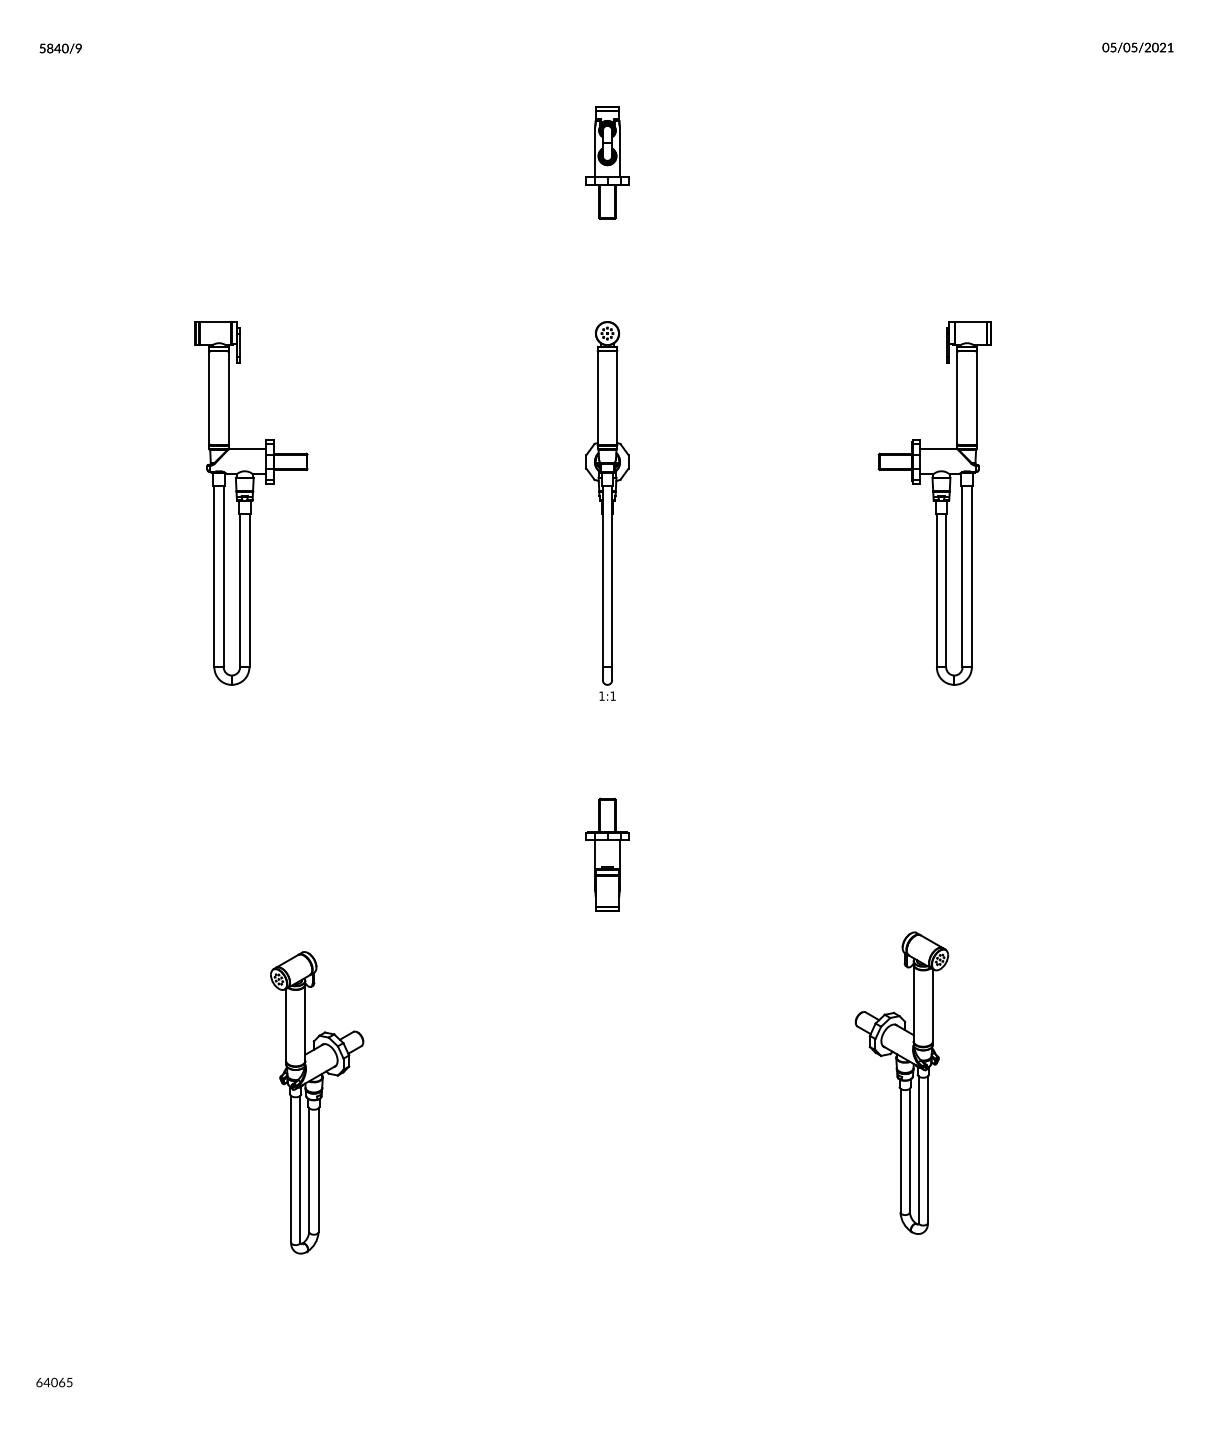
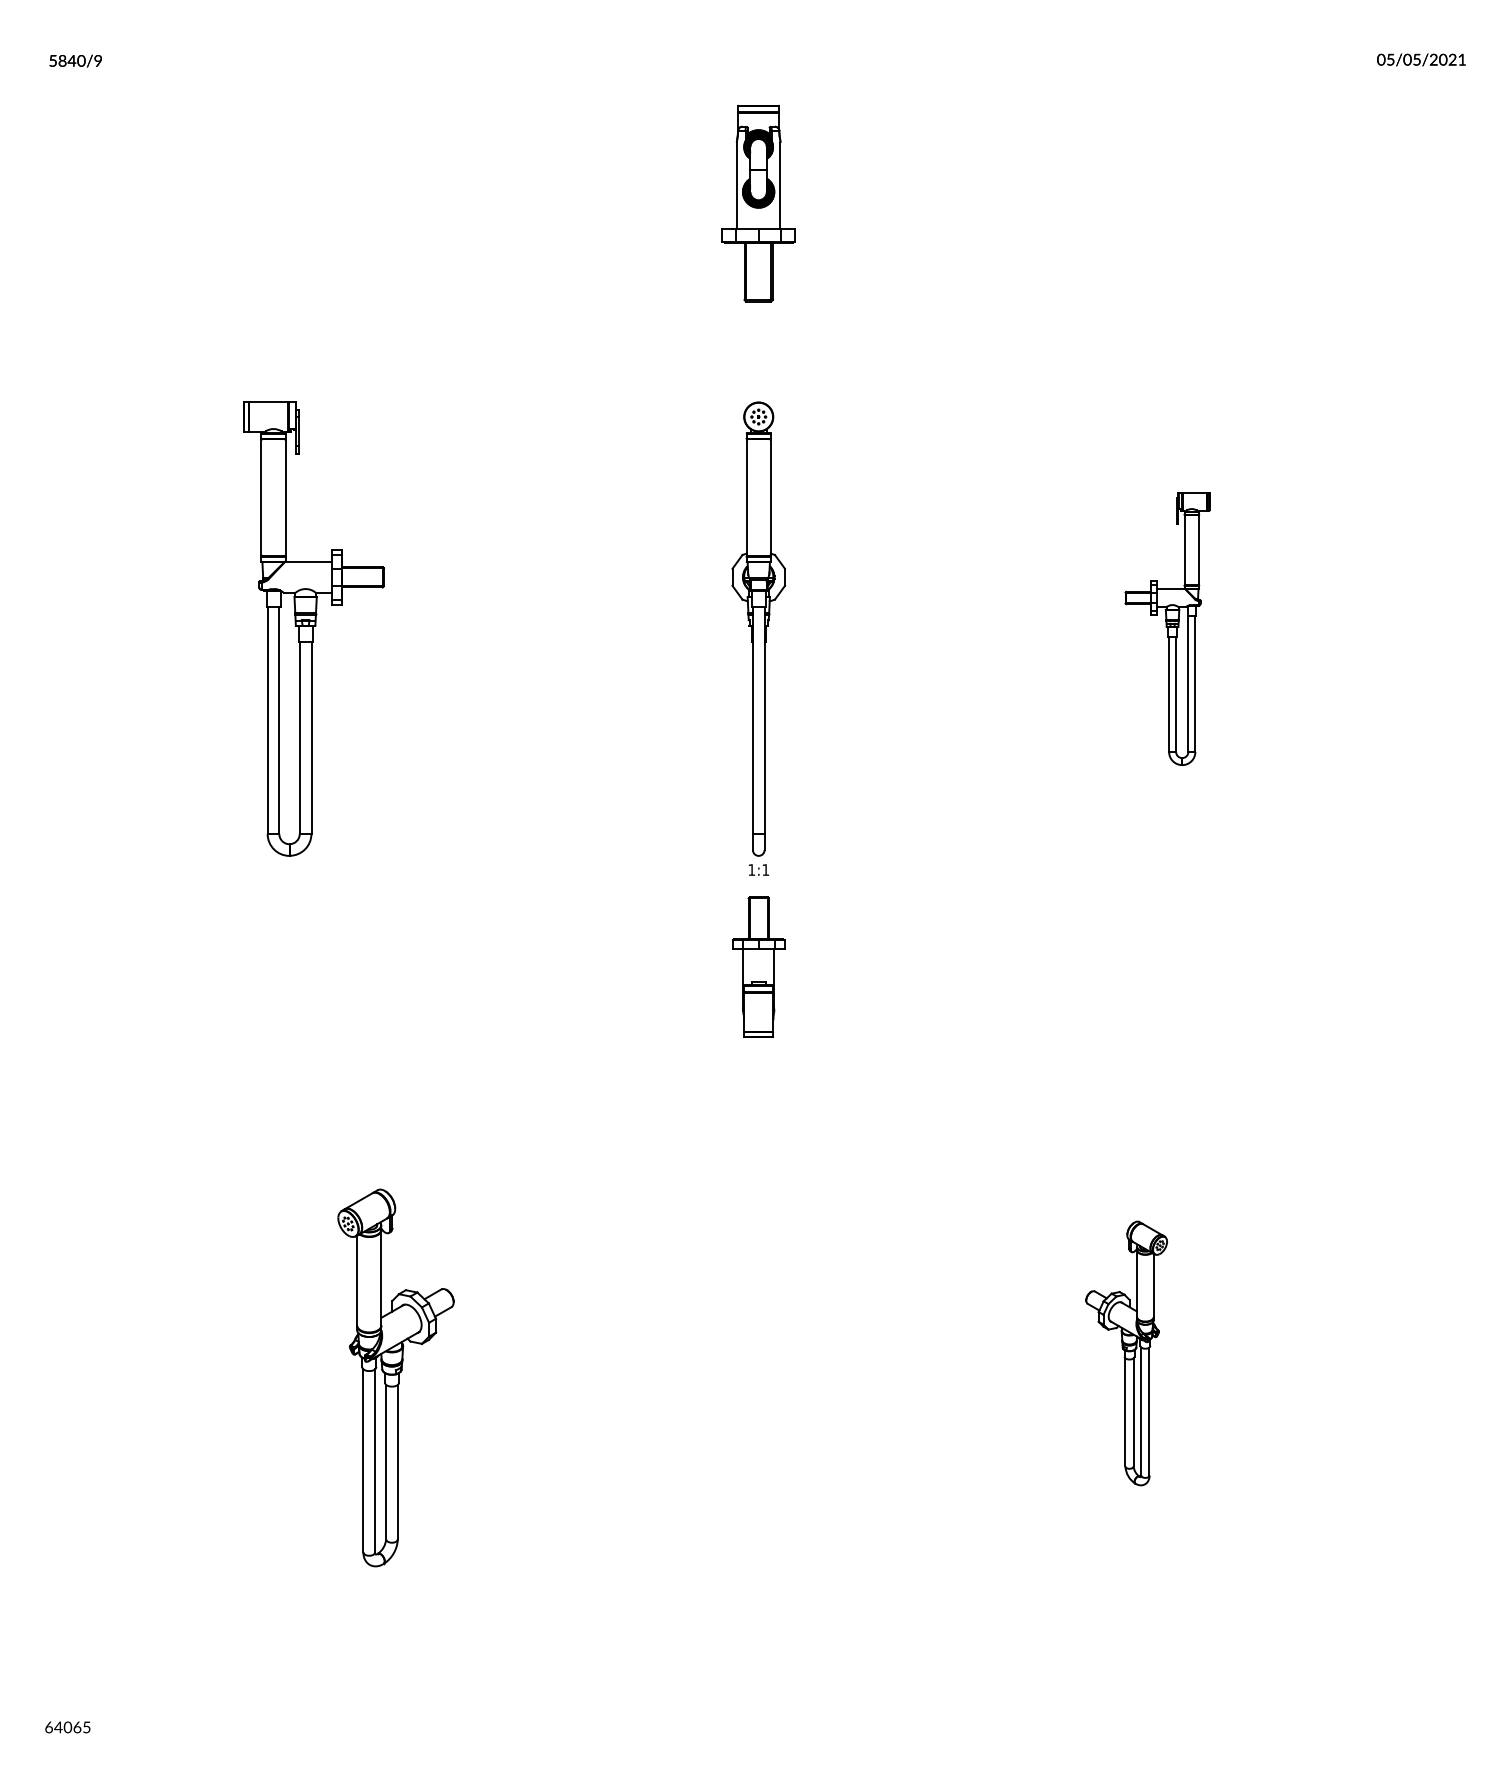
part: (607, 162) -> (758, 203), size x1.4
part: (934, 502) -> (1167, 628), size x0.6
part: (607, 854) -> (758, 966), moved
part: (901, 1083) -> (1126, 1353), size x0.7

